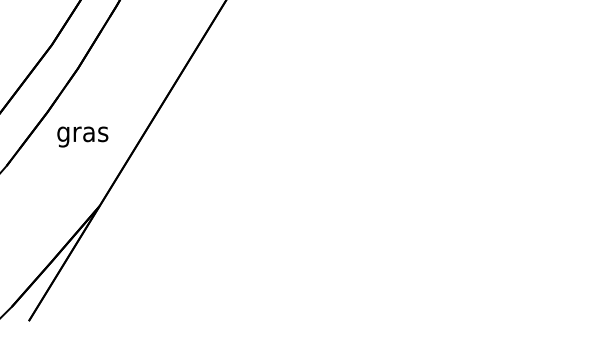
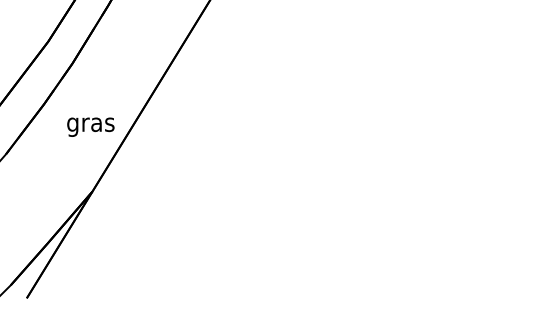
text: (82, 136) -> (90, 126), moved

